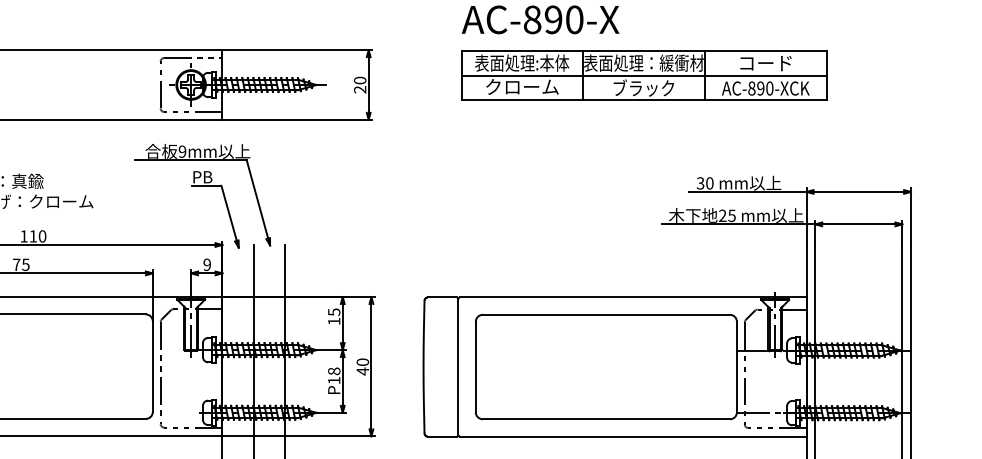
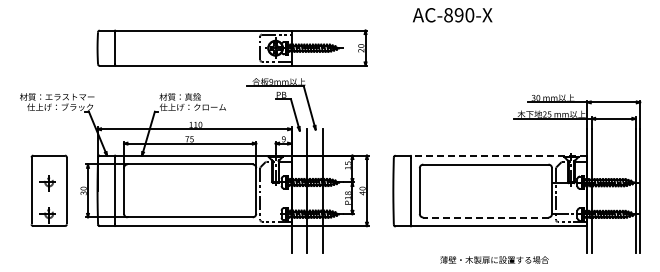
part: (645, 75) -> (505, 43), removed
line: (633, 296) -> (499, 155), solid -> dashed
line: (605, 419) -> (485, 217), solid -> dashed

